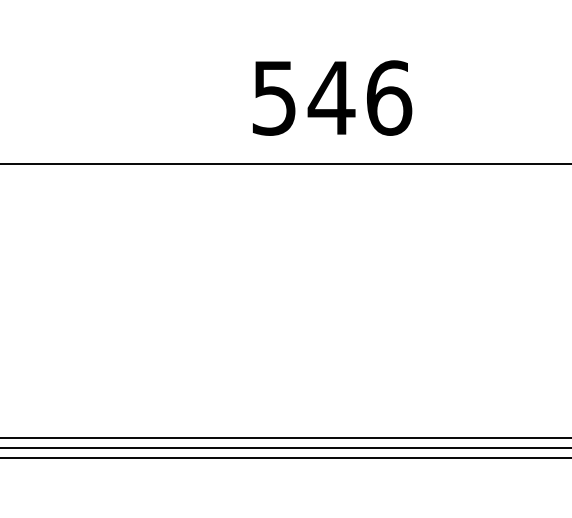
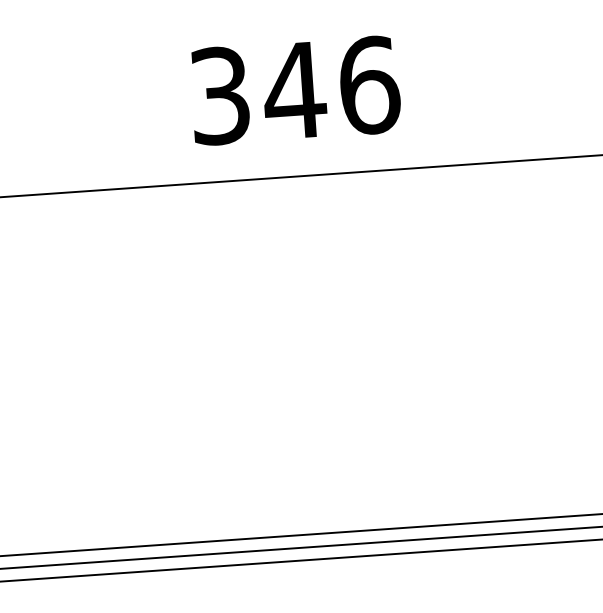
text: (273, 97) -> (218, 95), 546 -> 346

